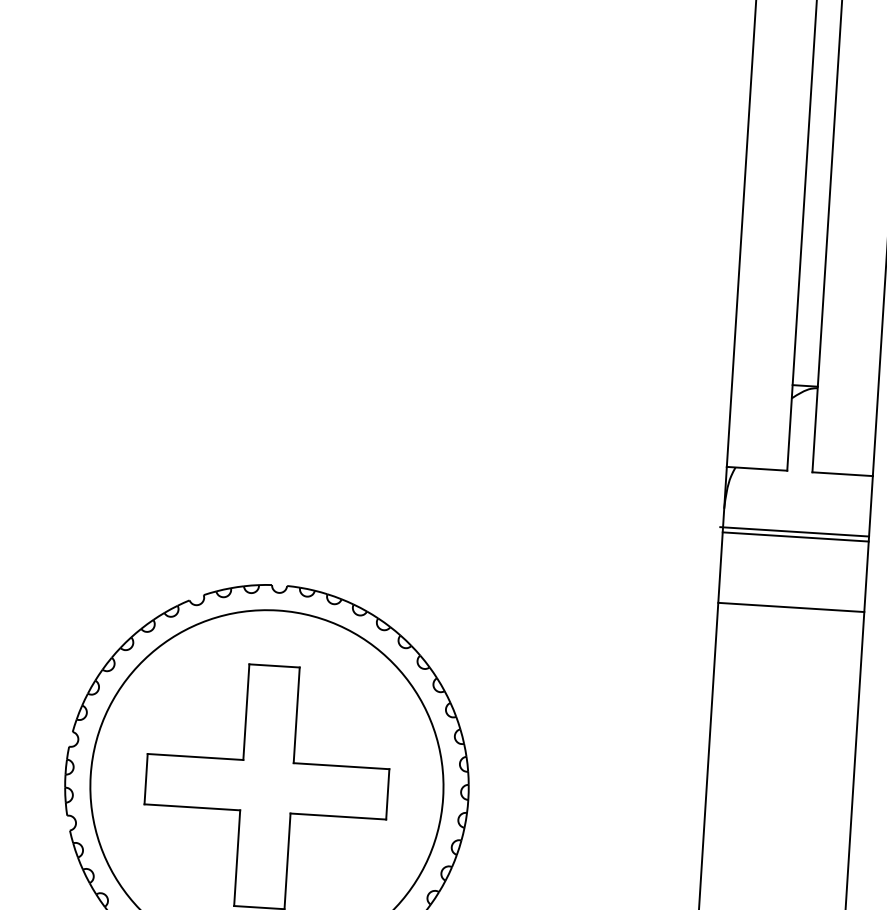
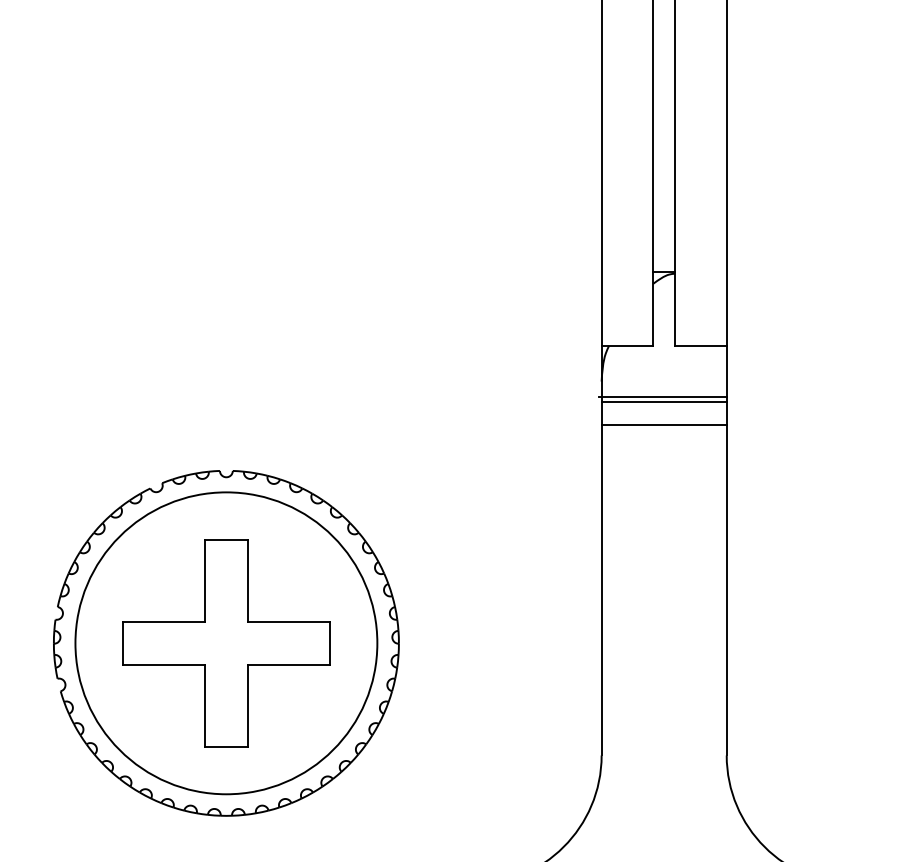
line: (790, 607) -> (663, 425), moved

